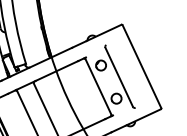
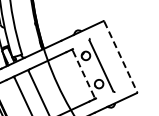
line: (141, 66) -> (120, 56), solid -> dashed
line: (98, 87) -> (83, 74), solid -> dashed

